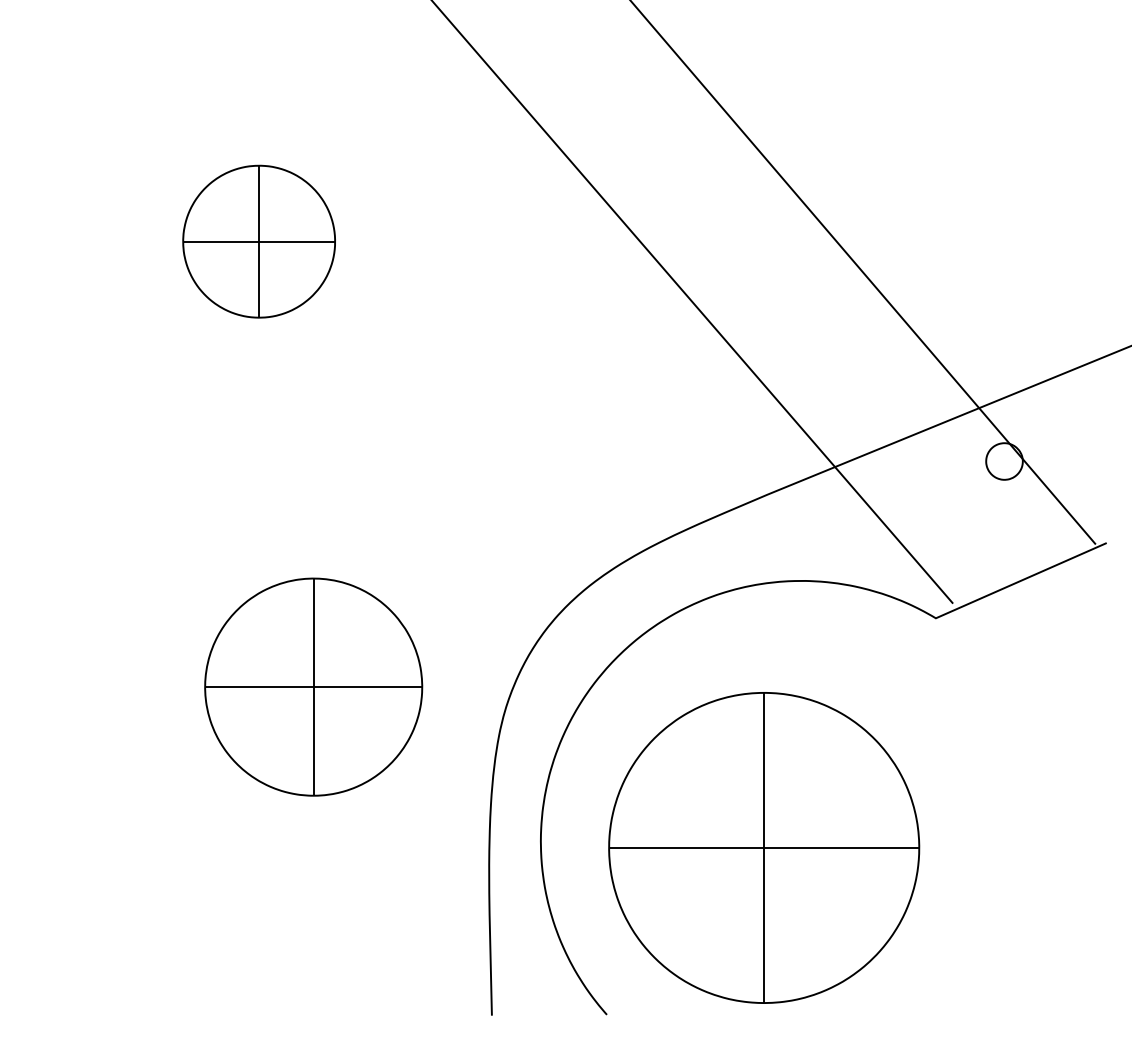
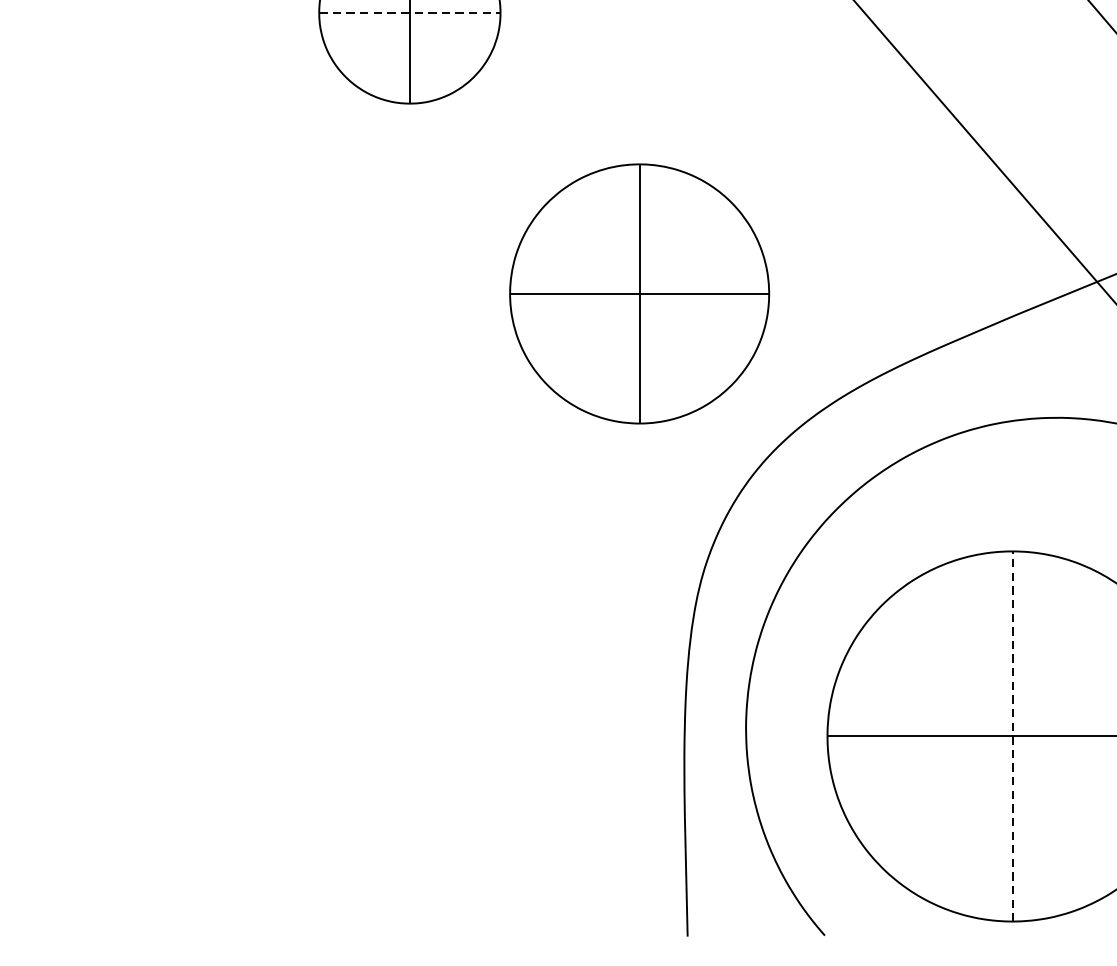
line: (259, 241) -> (410, 12), solid -> dashed
part: (313, 686) -> (639, 293), moved
line: (764, 847) -> (1012, 735), solid -> dashed

